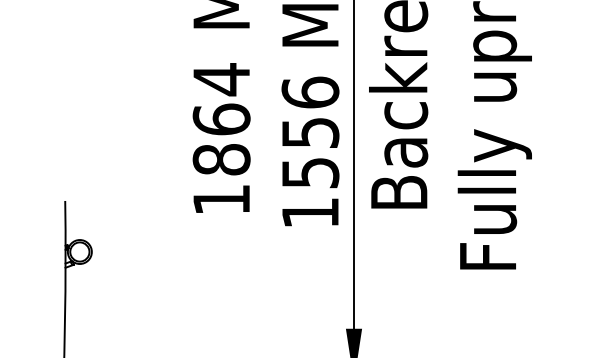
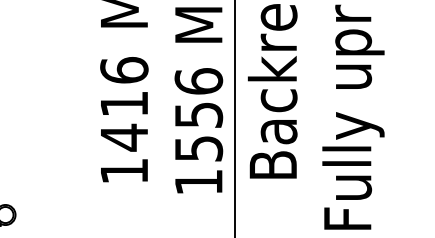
text: (221, 119) -> (124, 103), 1864 -> 1416

